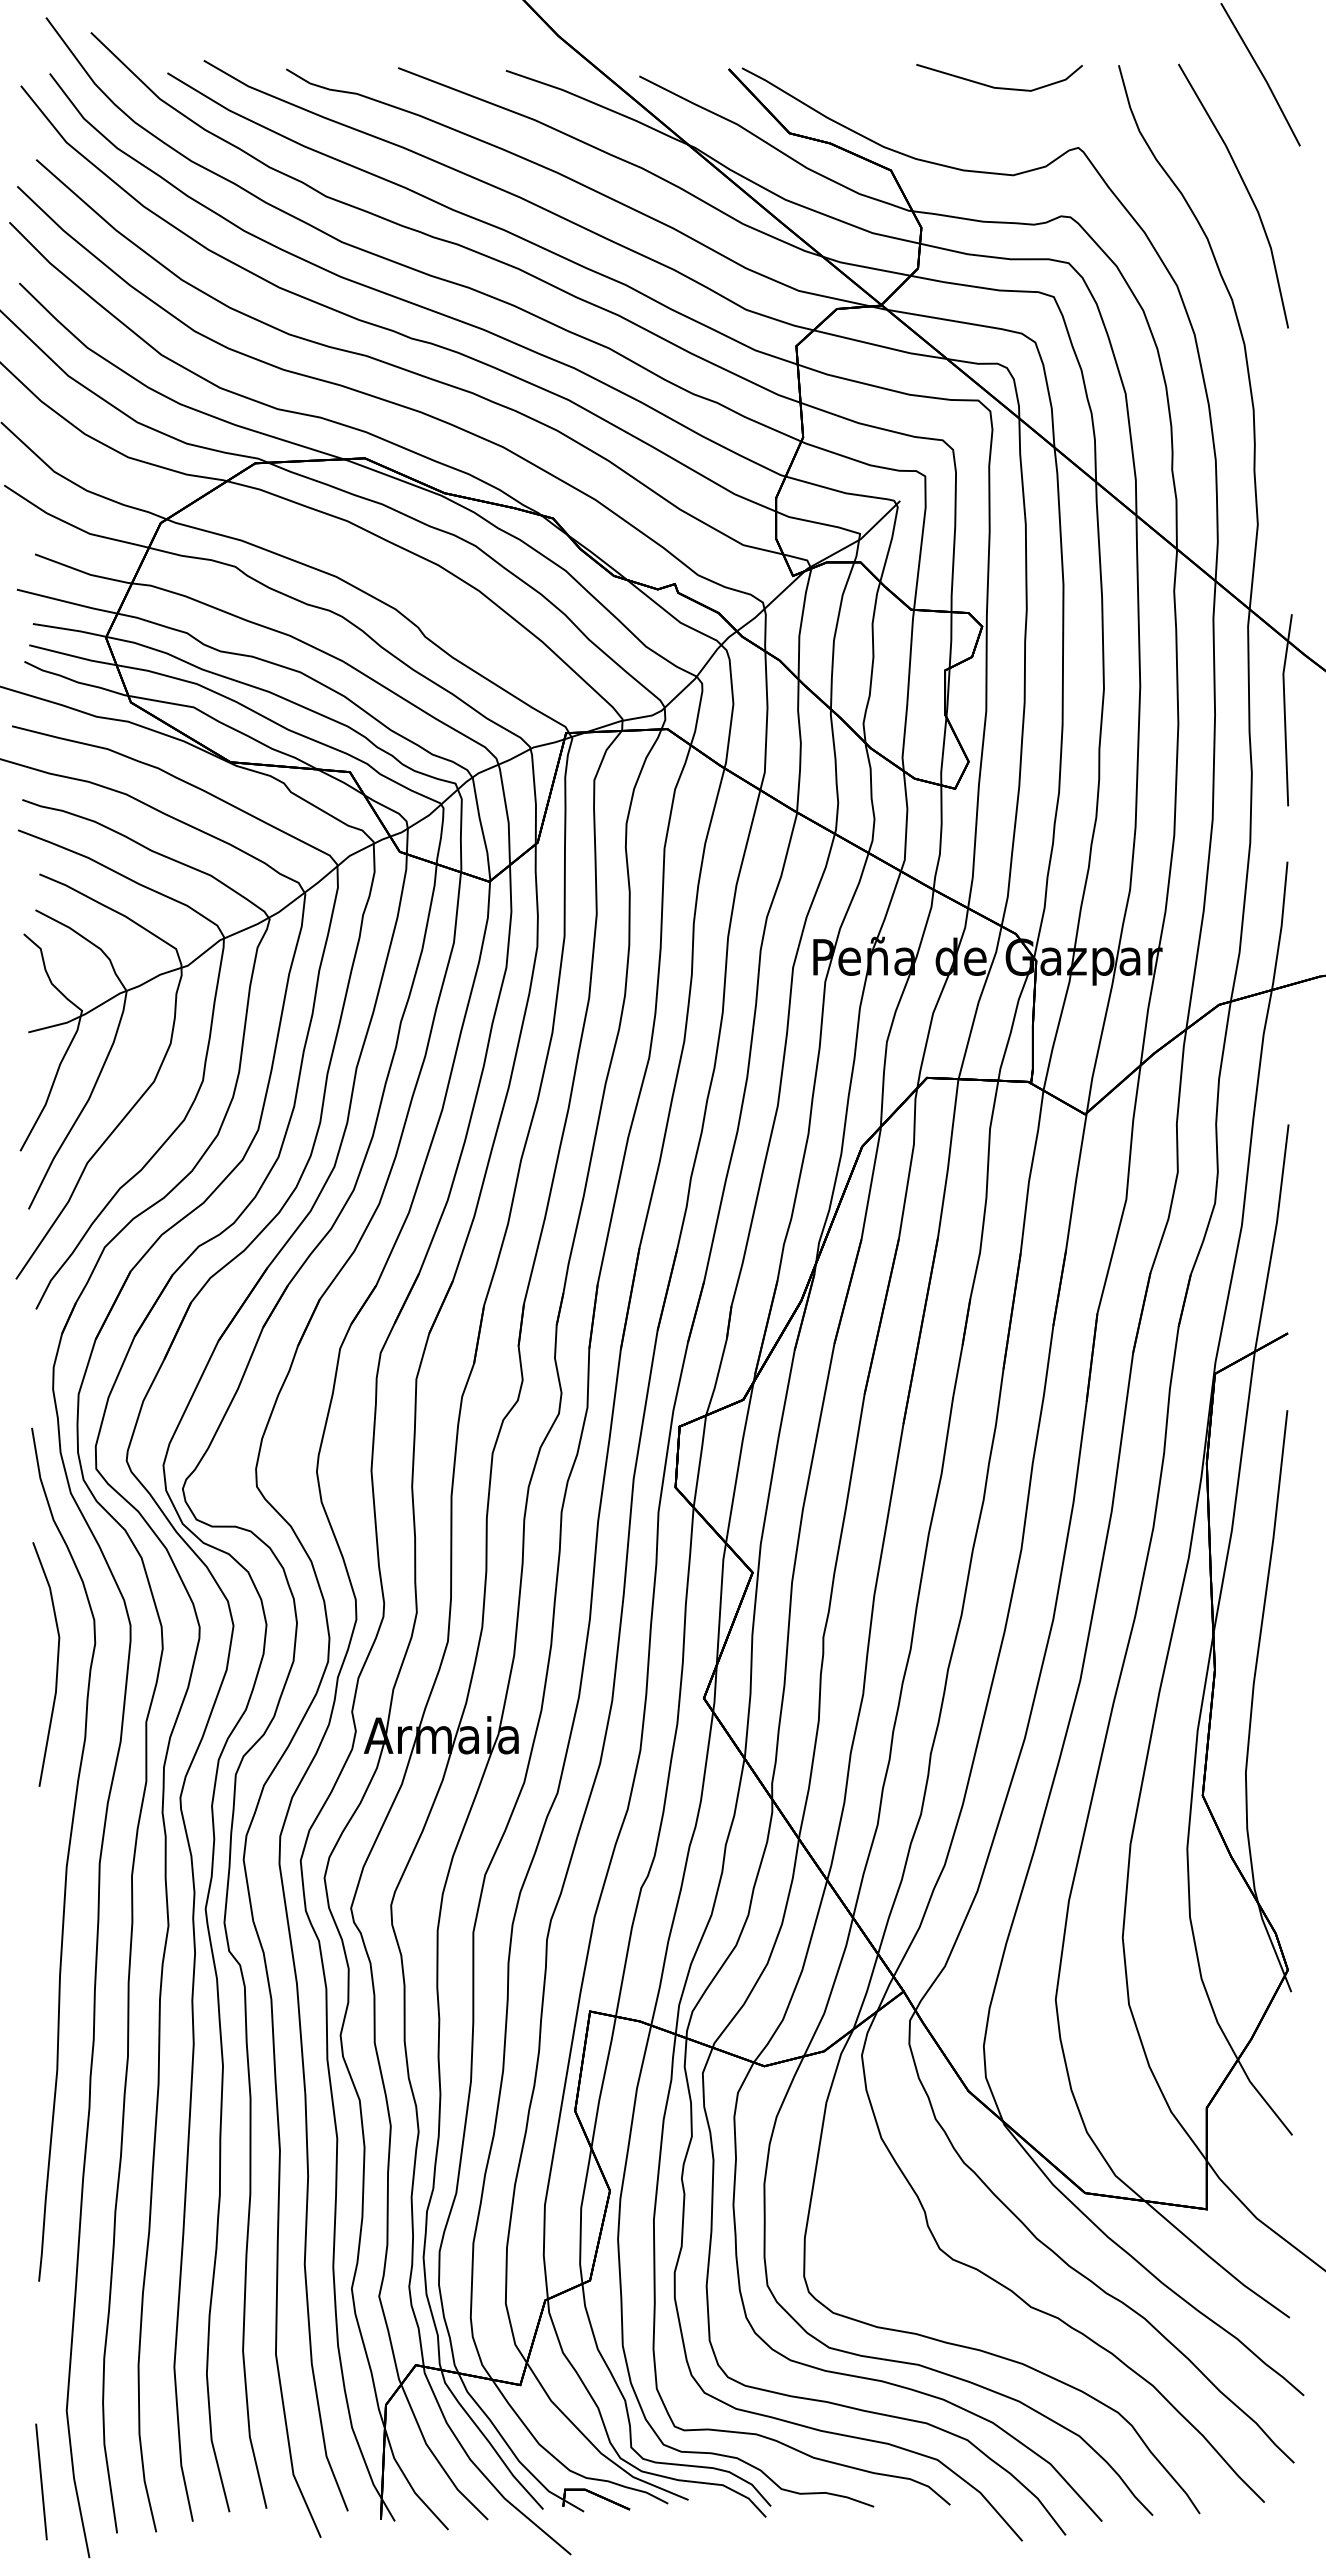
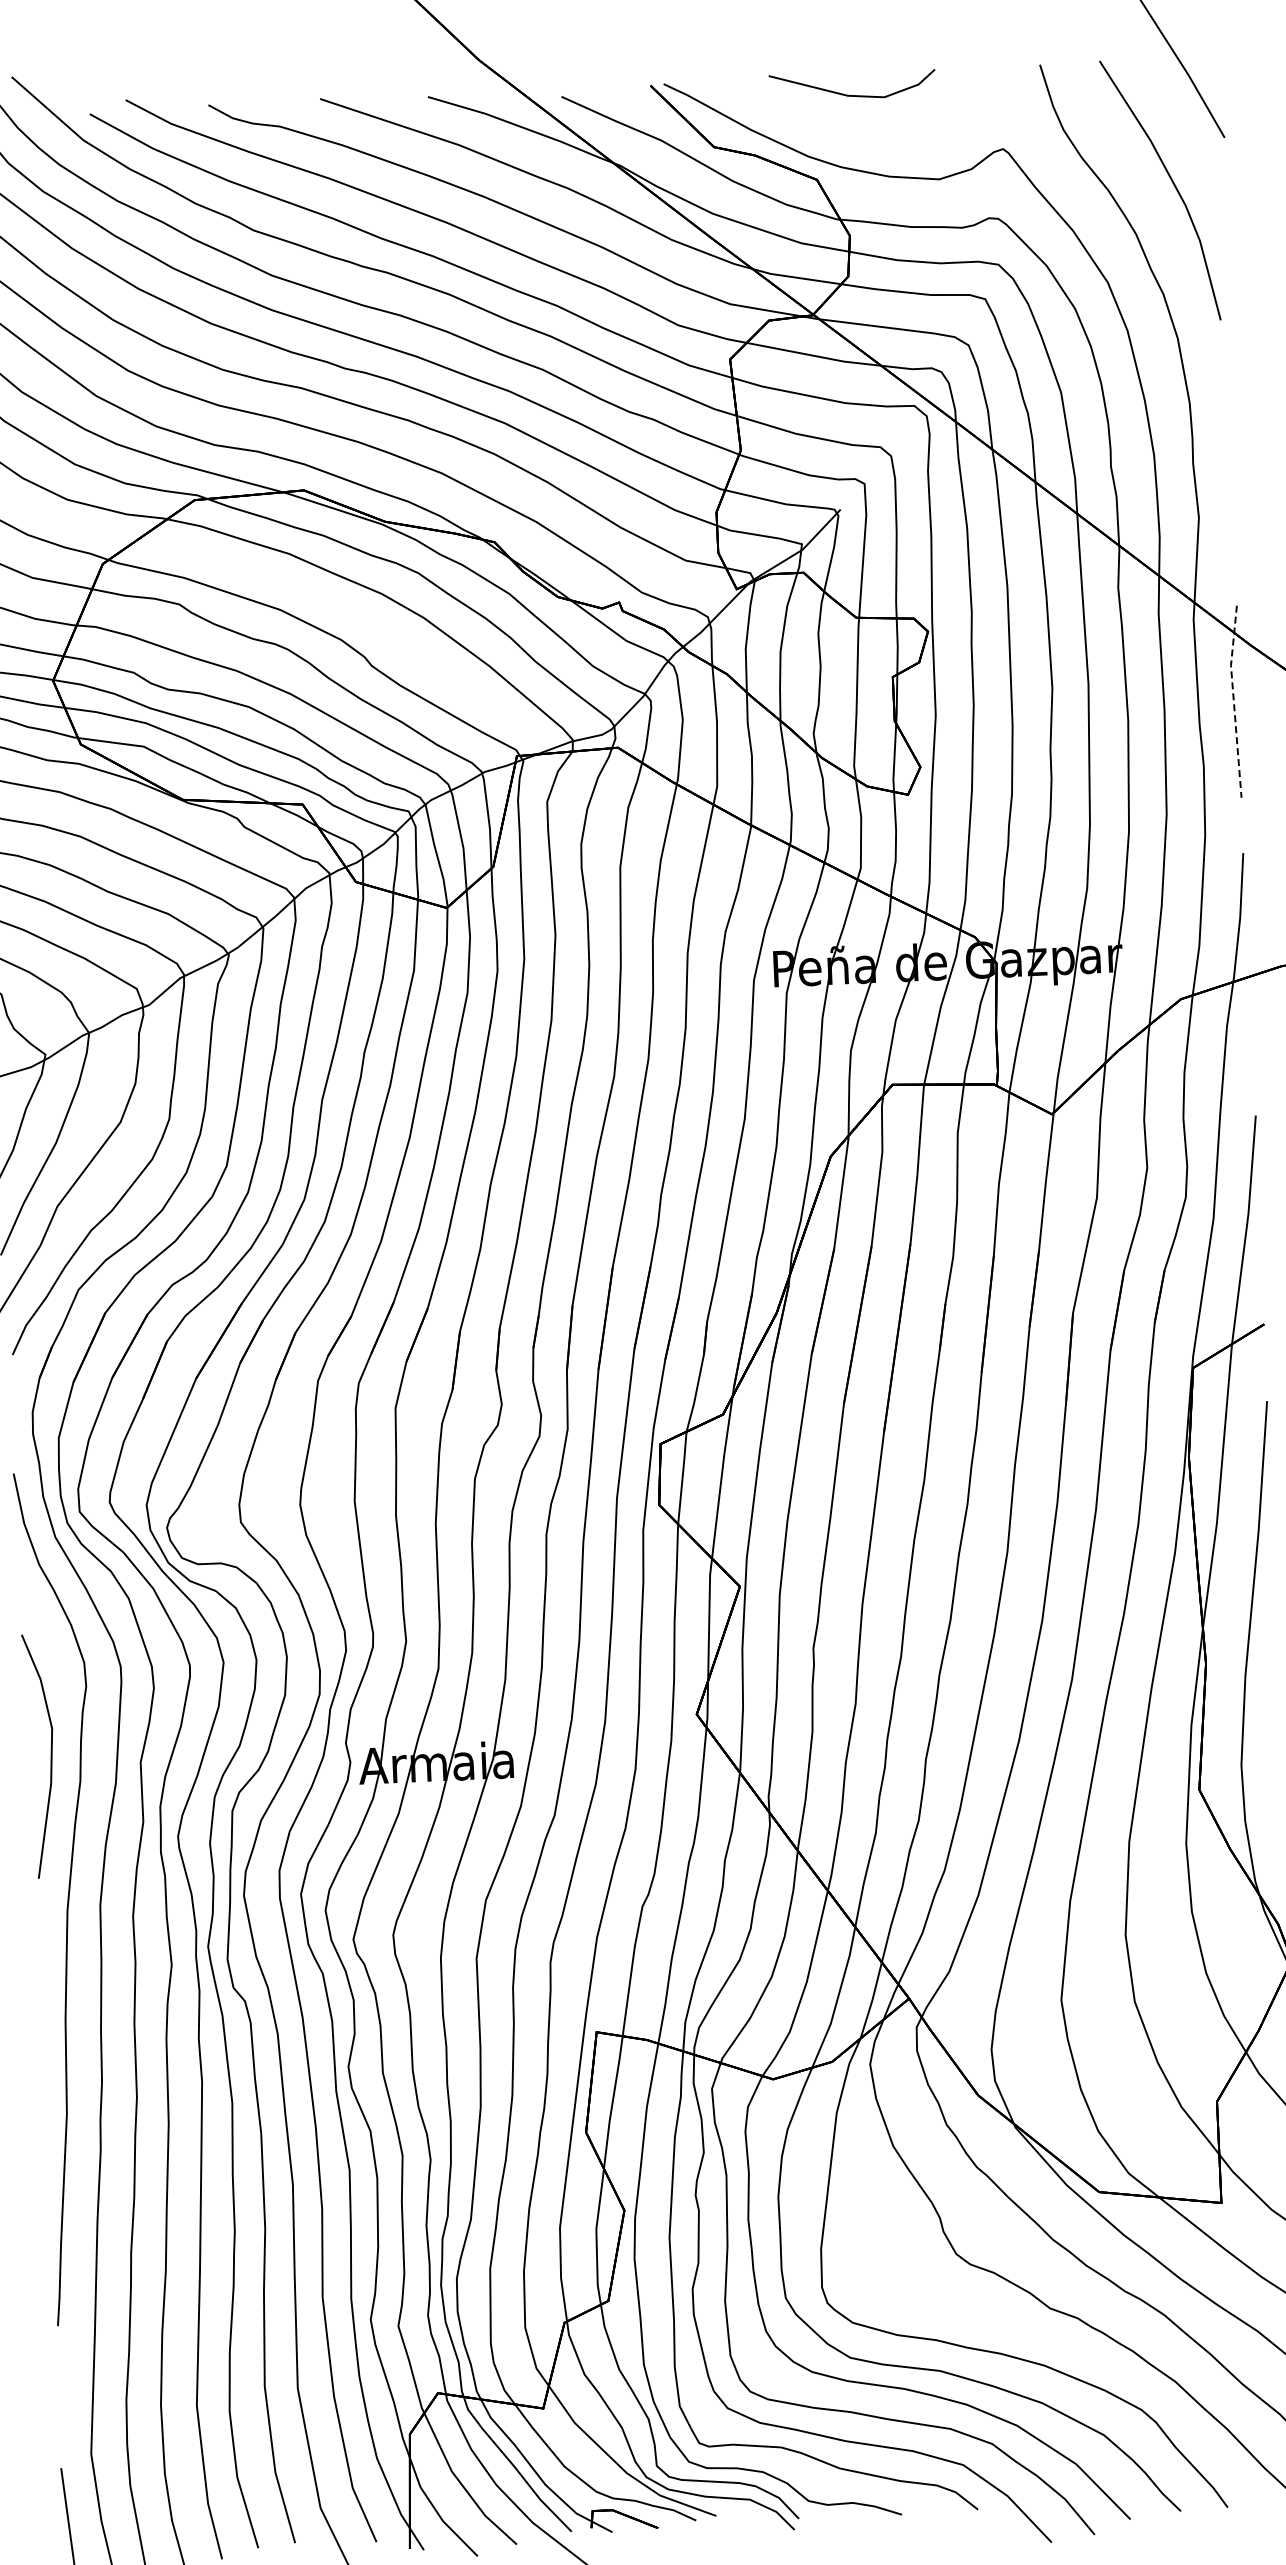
line: (999, 87) -> (852, 95), moved
line: (1284, 709) -> (1233, 701), solid -> dashed
line: (56, 1664) -> (50, 1755), moved

